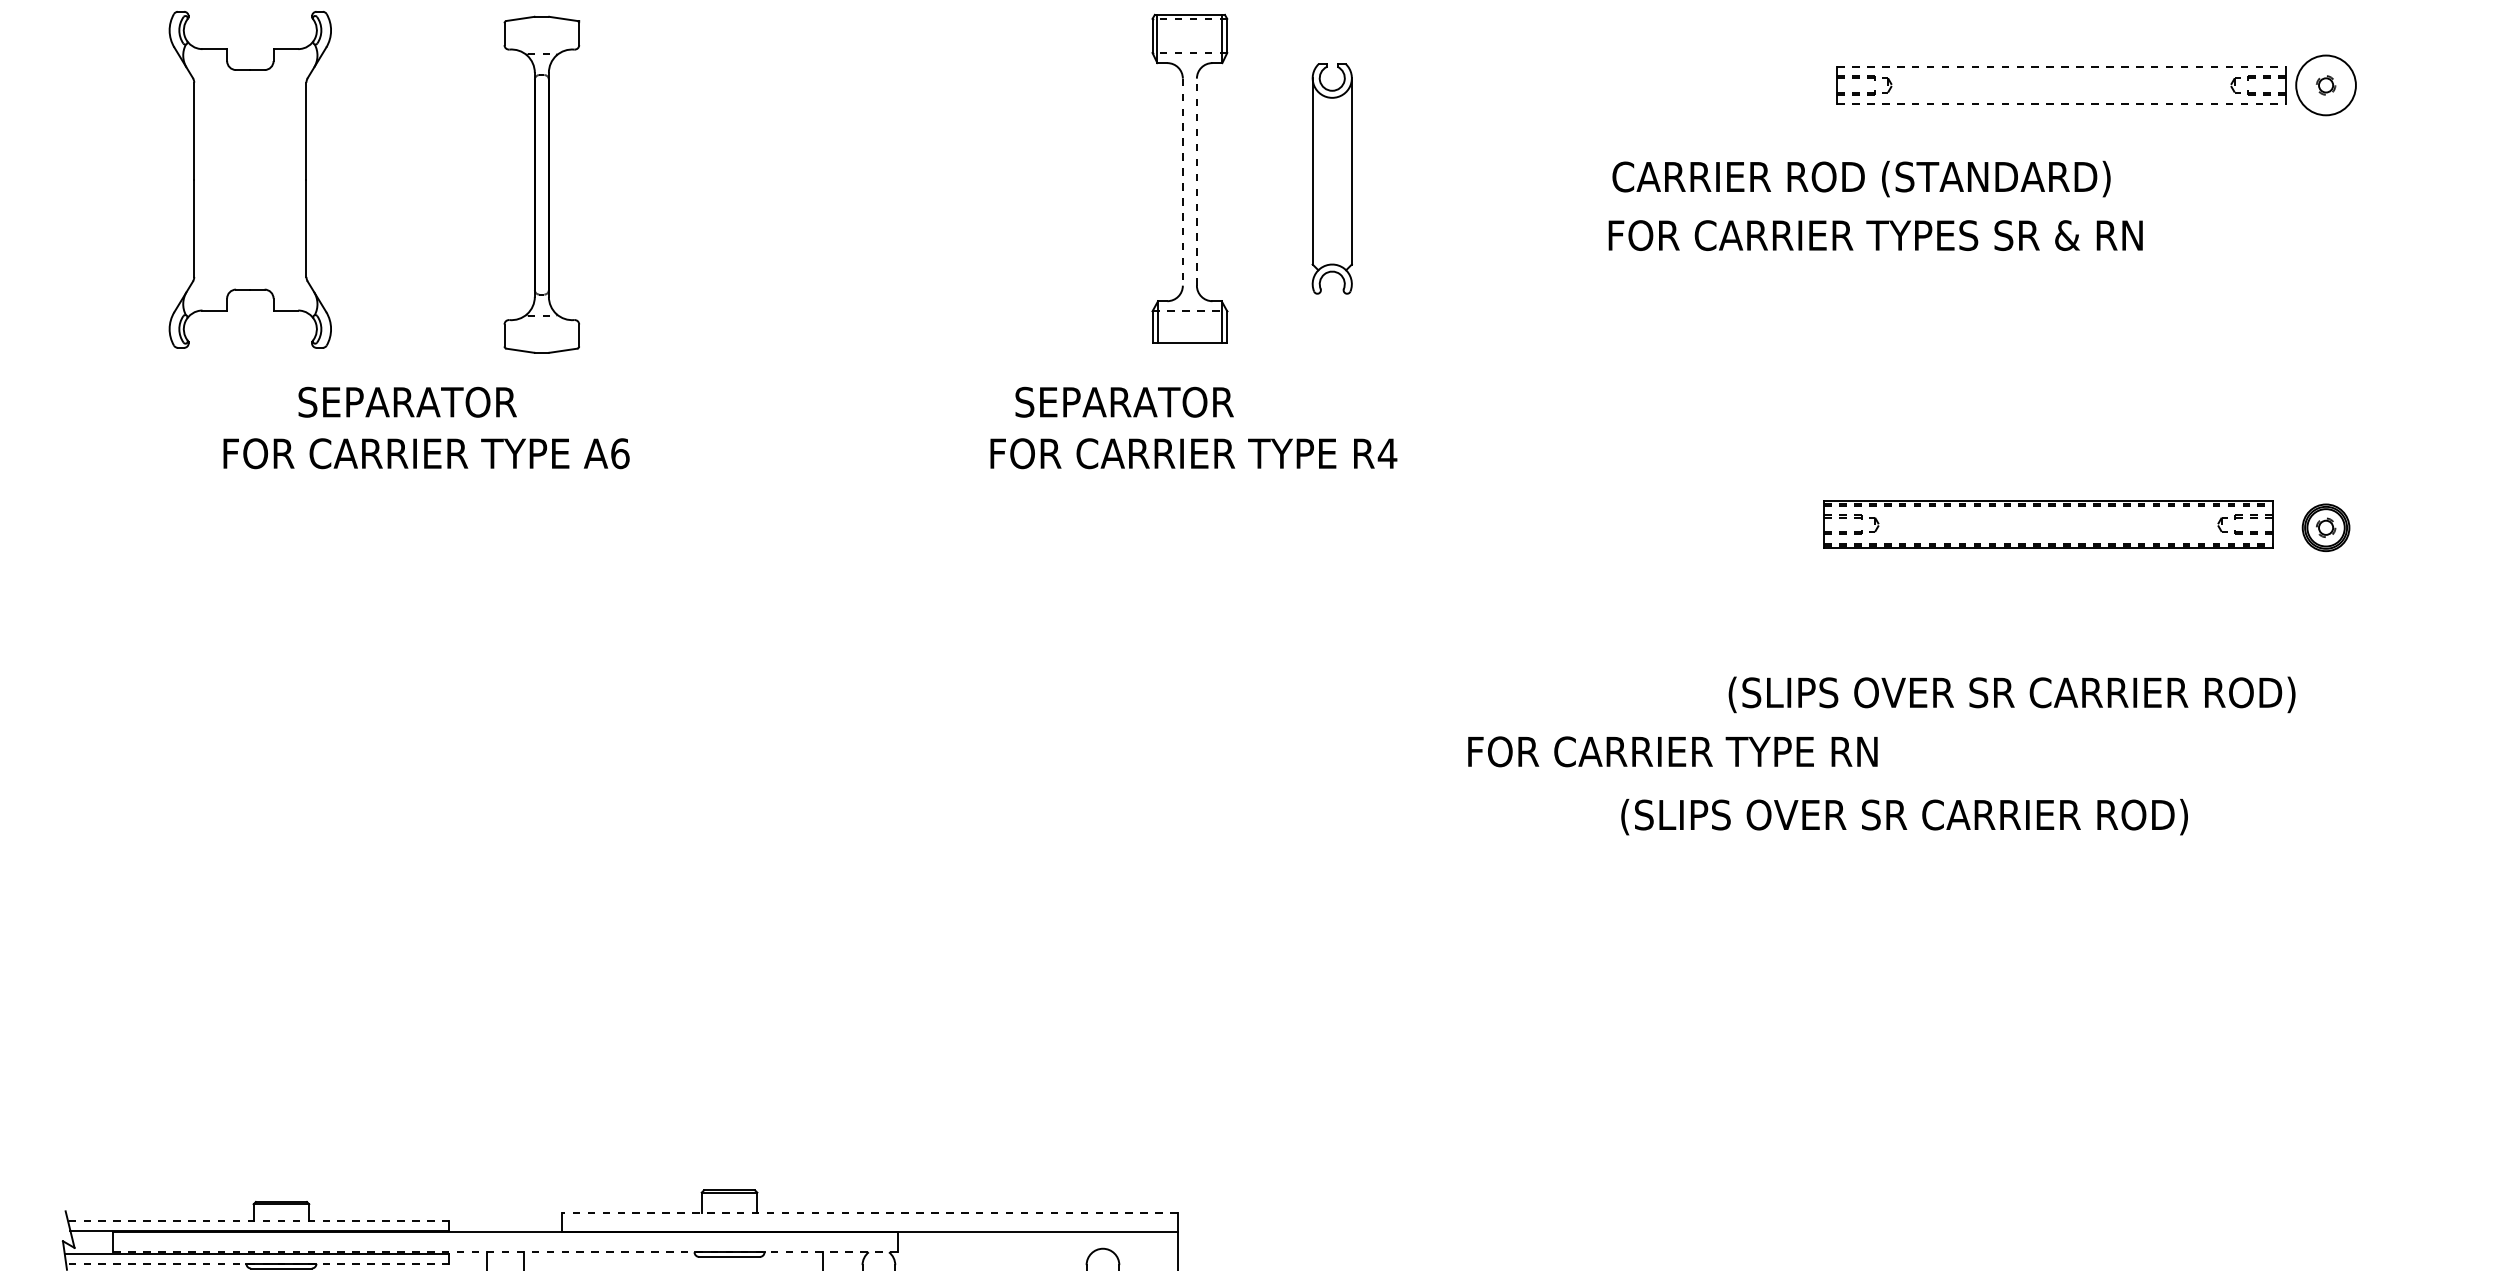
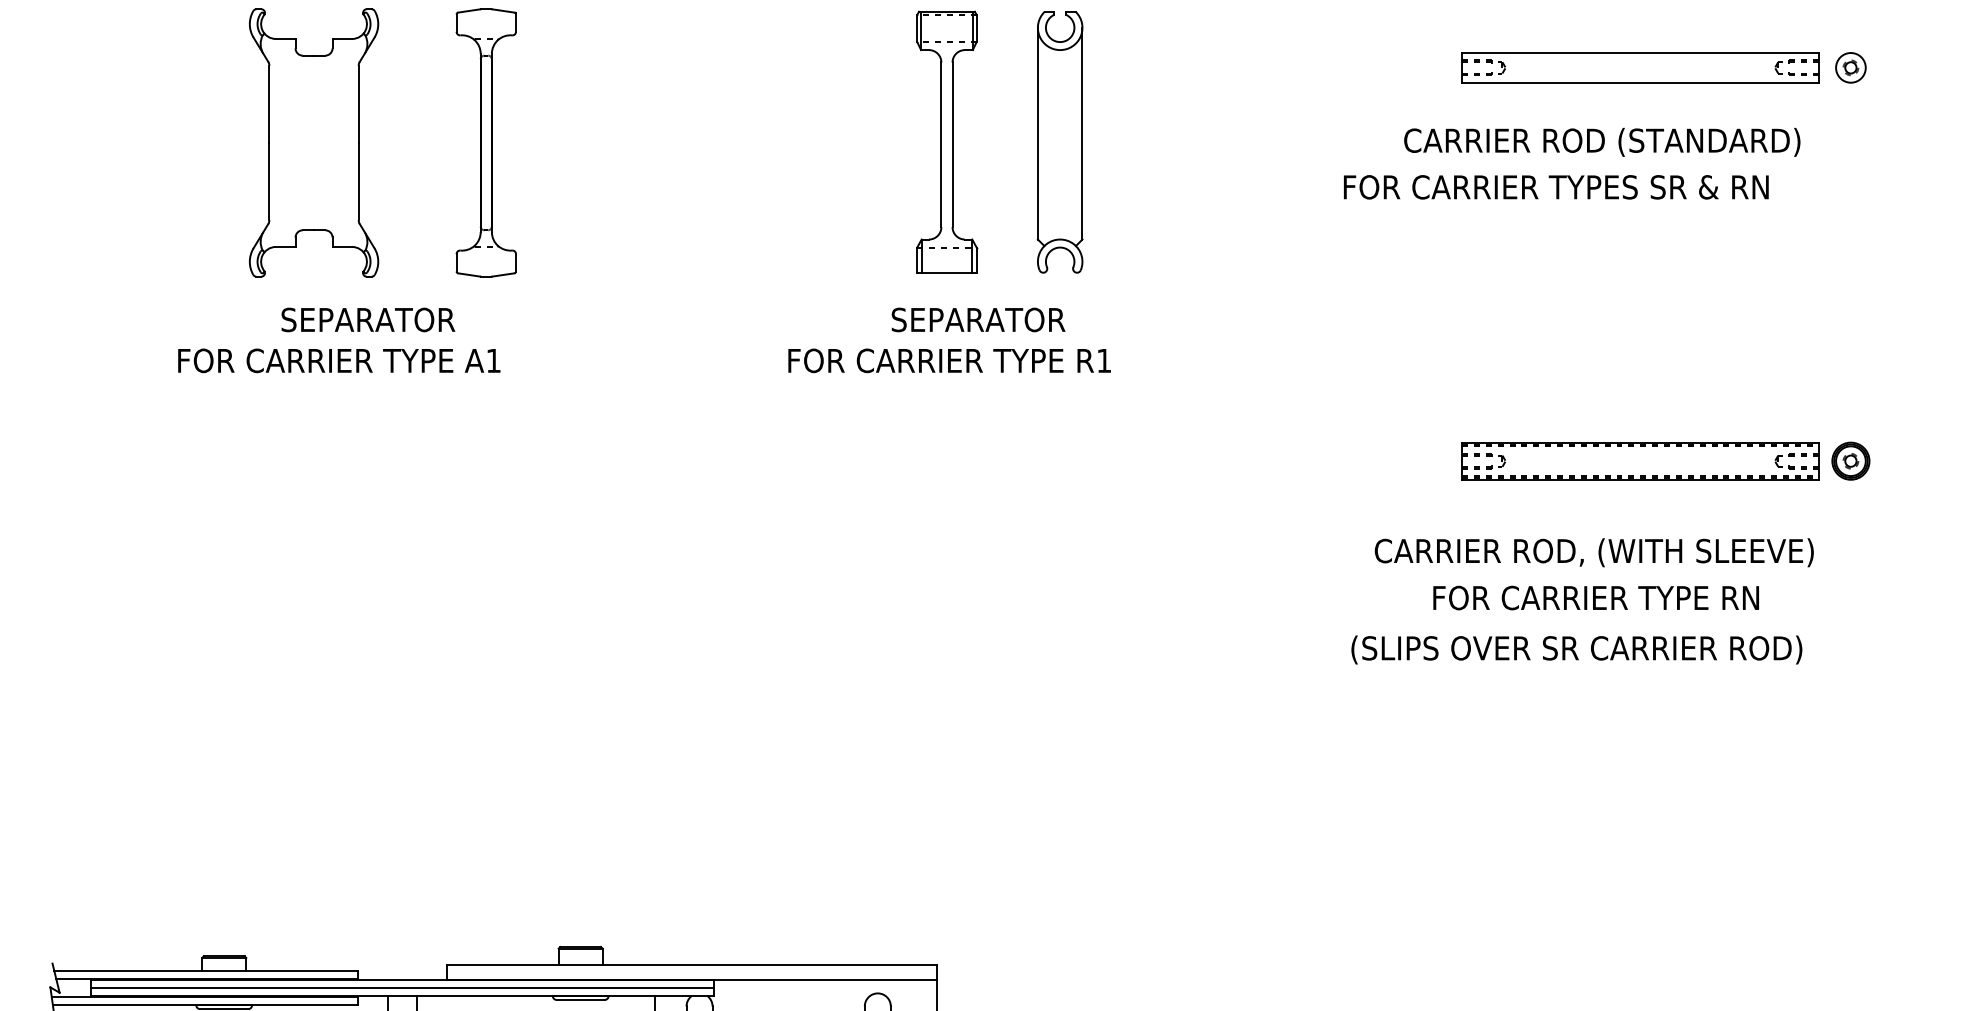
line: (2061, 66) -> (1640, 52), dashed -> solid
circle: (2325, 85) -> (1850, 67), size x0.62
line: (2061, 104) -> (1640, 83), dashed -> solid
part: (1332, 178) -> (1060, 141), size x1.43
text: (1861, 178) -> (1602, 141), moved
part: (249, 179) -> (313, 142), moved
line: (1182, 182) -> (941, 145), dashed -> solid
line: (1196, 182) -> (952, 145), dashed -> solid
part: (541, 184) -> (486, 142), moved
text: (1875, 235) -> (1556, 187), moved
text: (407, 401) -> (368, 319), moved
text: (1124, 401) -> (978, 319), moved
text: (620, 453) -> (493, 360), A6 -> A1
text: (1387, 453) -> (1104, 360), R4 -> R1
part: (2048, 524) -> (1640, 460), moved
part: (2325, 527) -> (1850, 460), moved
text: (2011, 694) -> (1600, 552), (SLIPS OVER SR CARRIER ROD) -> CARRIER ROD, (WITH SLEEVE)
text: (1672, 751) -> (1595, 597), moved
text: (1904, 817) -> (1576, 650), moved
line: (869, 1213) -> (692, 965), dashed -> solid
line: (258, 1220) -> (205, 970), dashed -> solid
line: (505, 1242) -> (402, 988), added
line: (504, 1252) -> (401, 996), dashed -> solid
line: (257, 1263) -> (205, 1005), dashed -> solid

